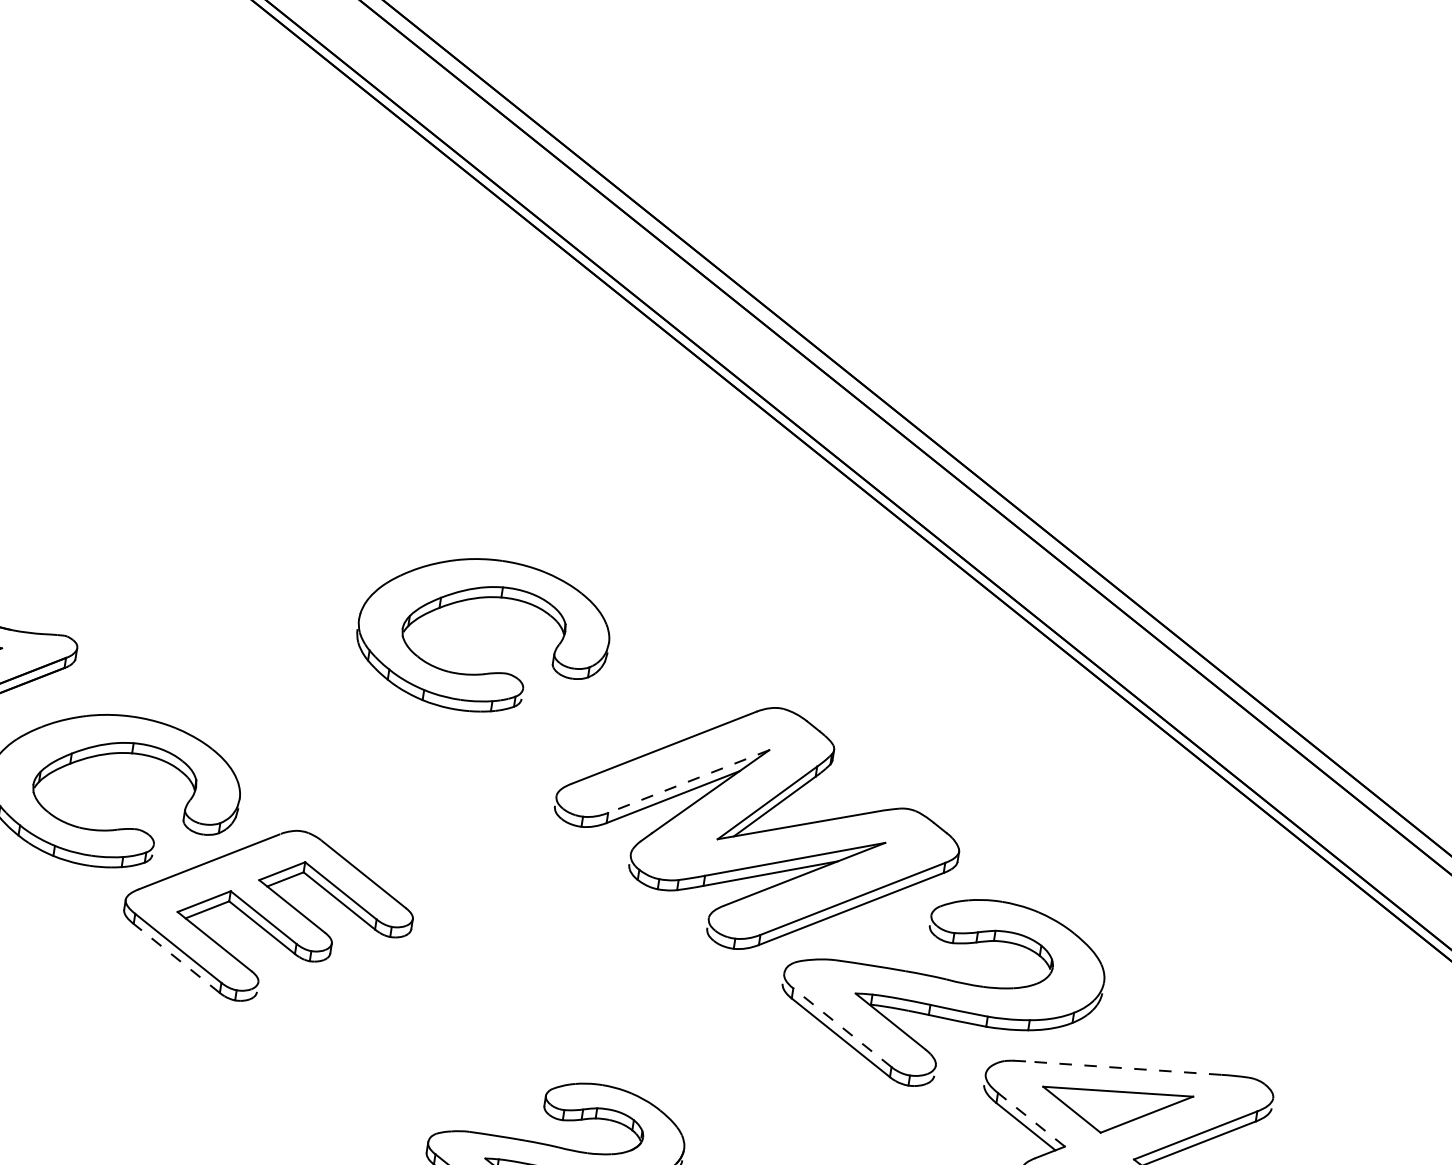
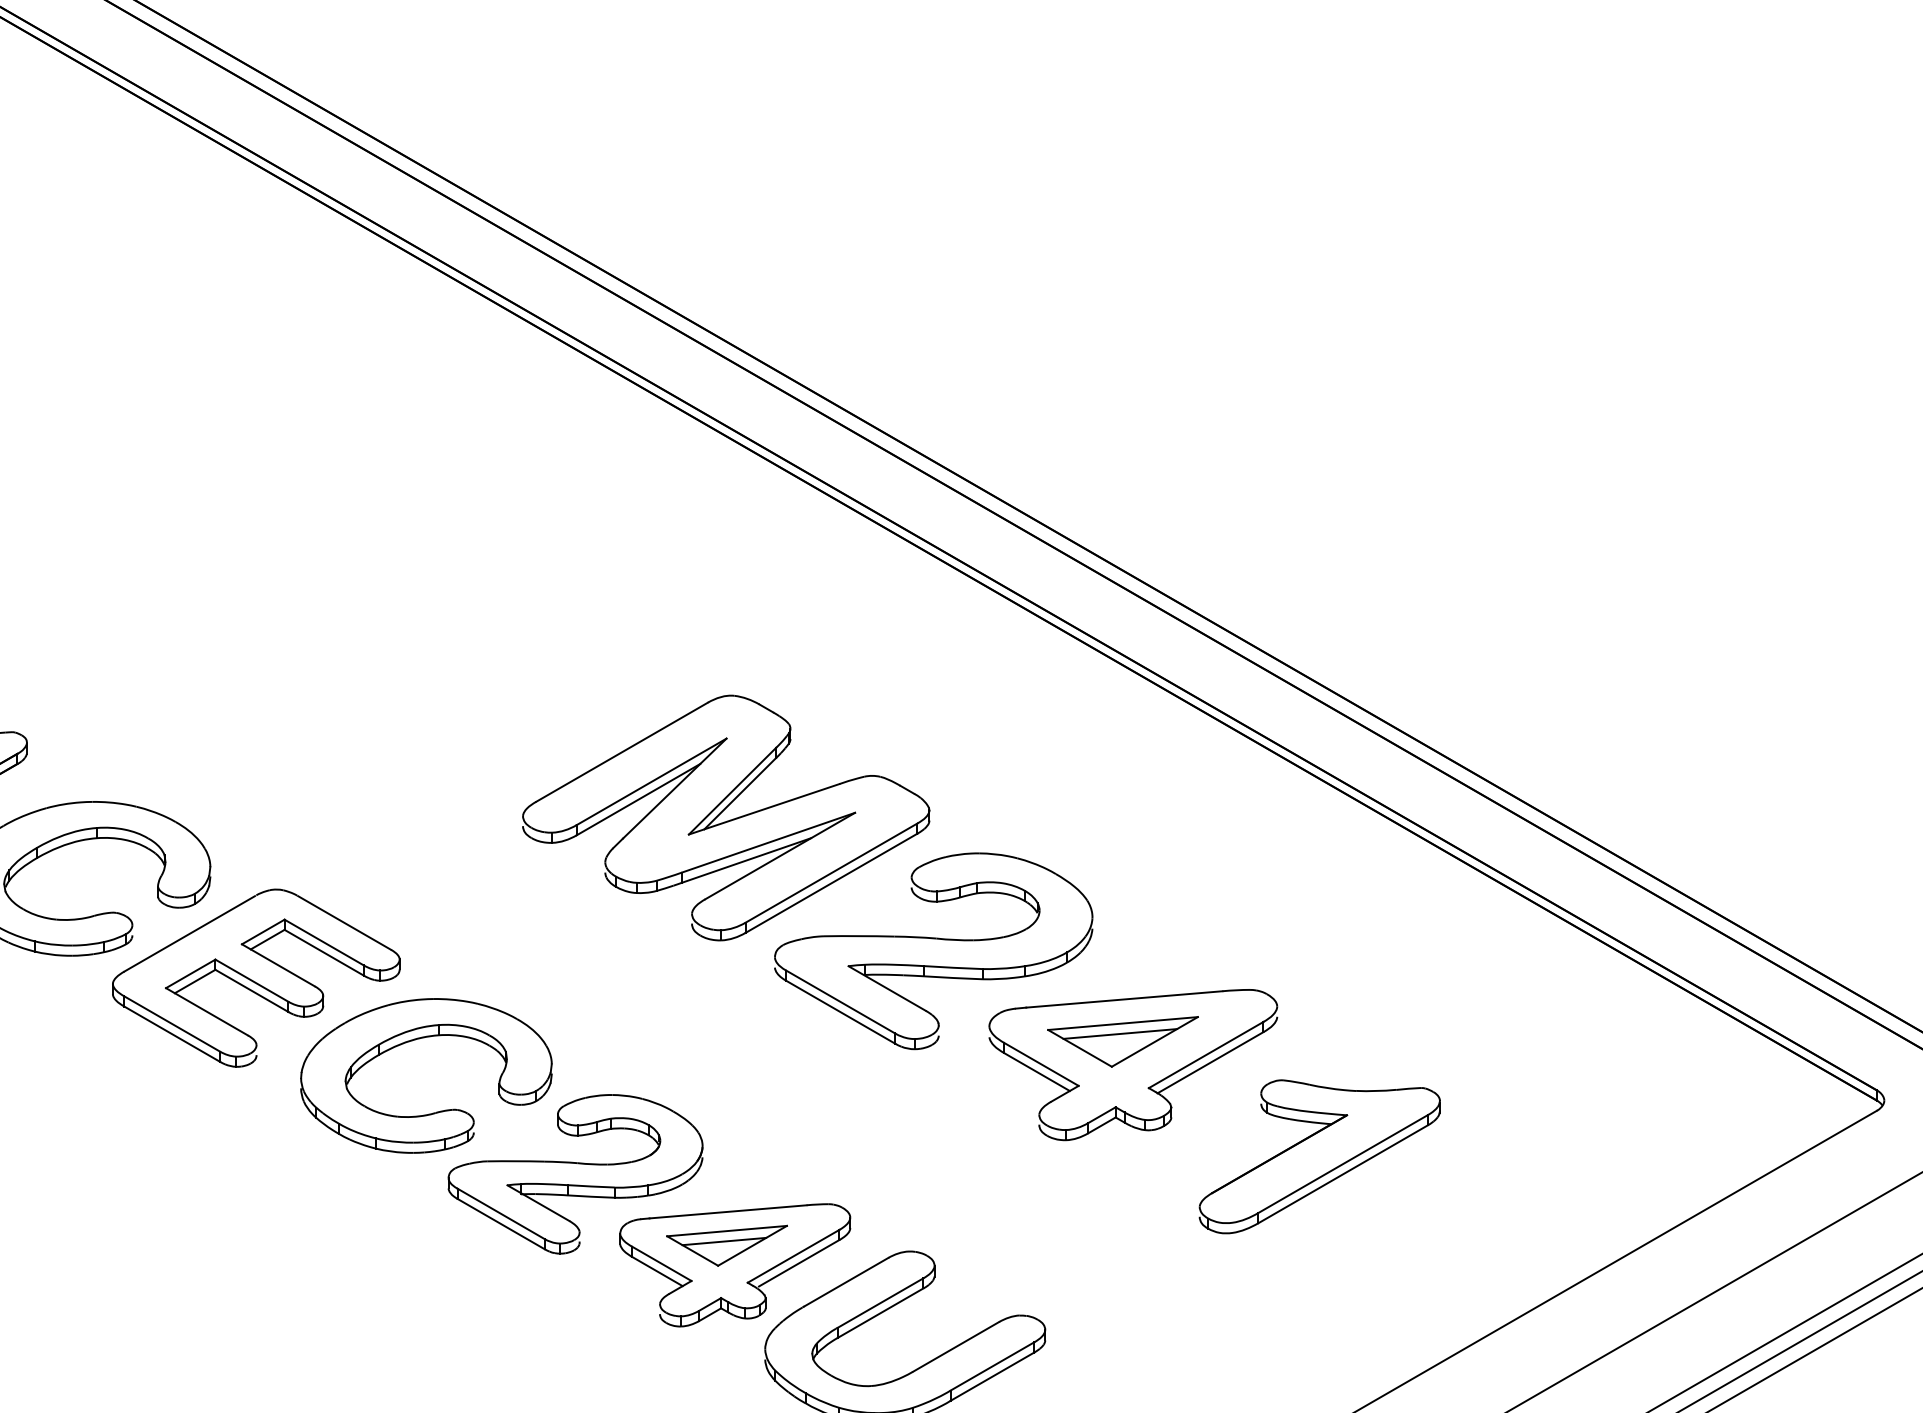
part: (481, 598) -> (419, 1039), moved
line: (688, 781) -> (651, 781), dashed -> solid
line: (176, 957) -> (171, 1033), dashed -> solid
line: (842, 1028) -> (840, 1002), dashed -> solid
line: (1122, 1068) -> (1123, 999), dashed -> solid
line: (1114, 1101) -> (1120, 1033), added
line: (1031, 1119) -> (1041, 1064), dashed -> solid

